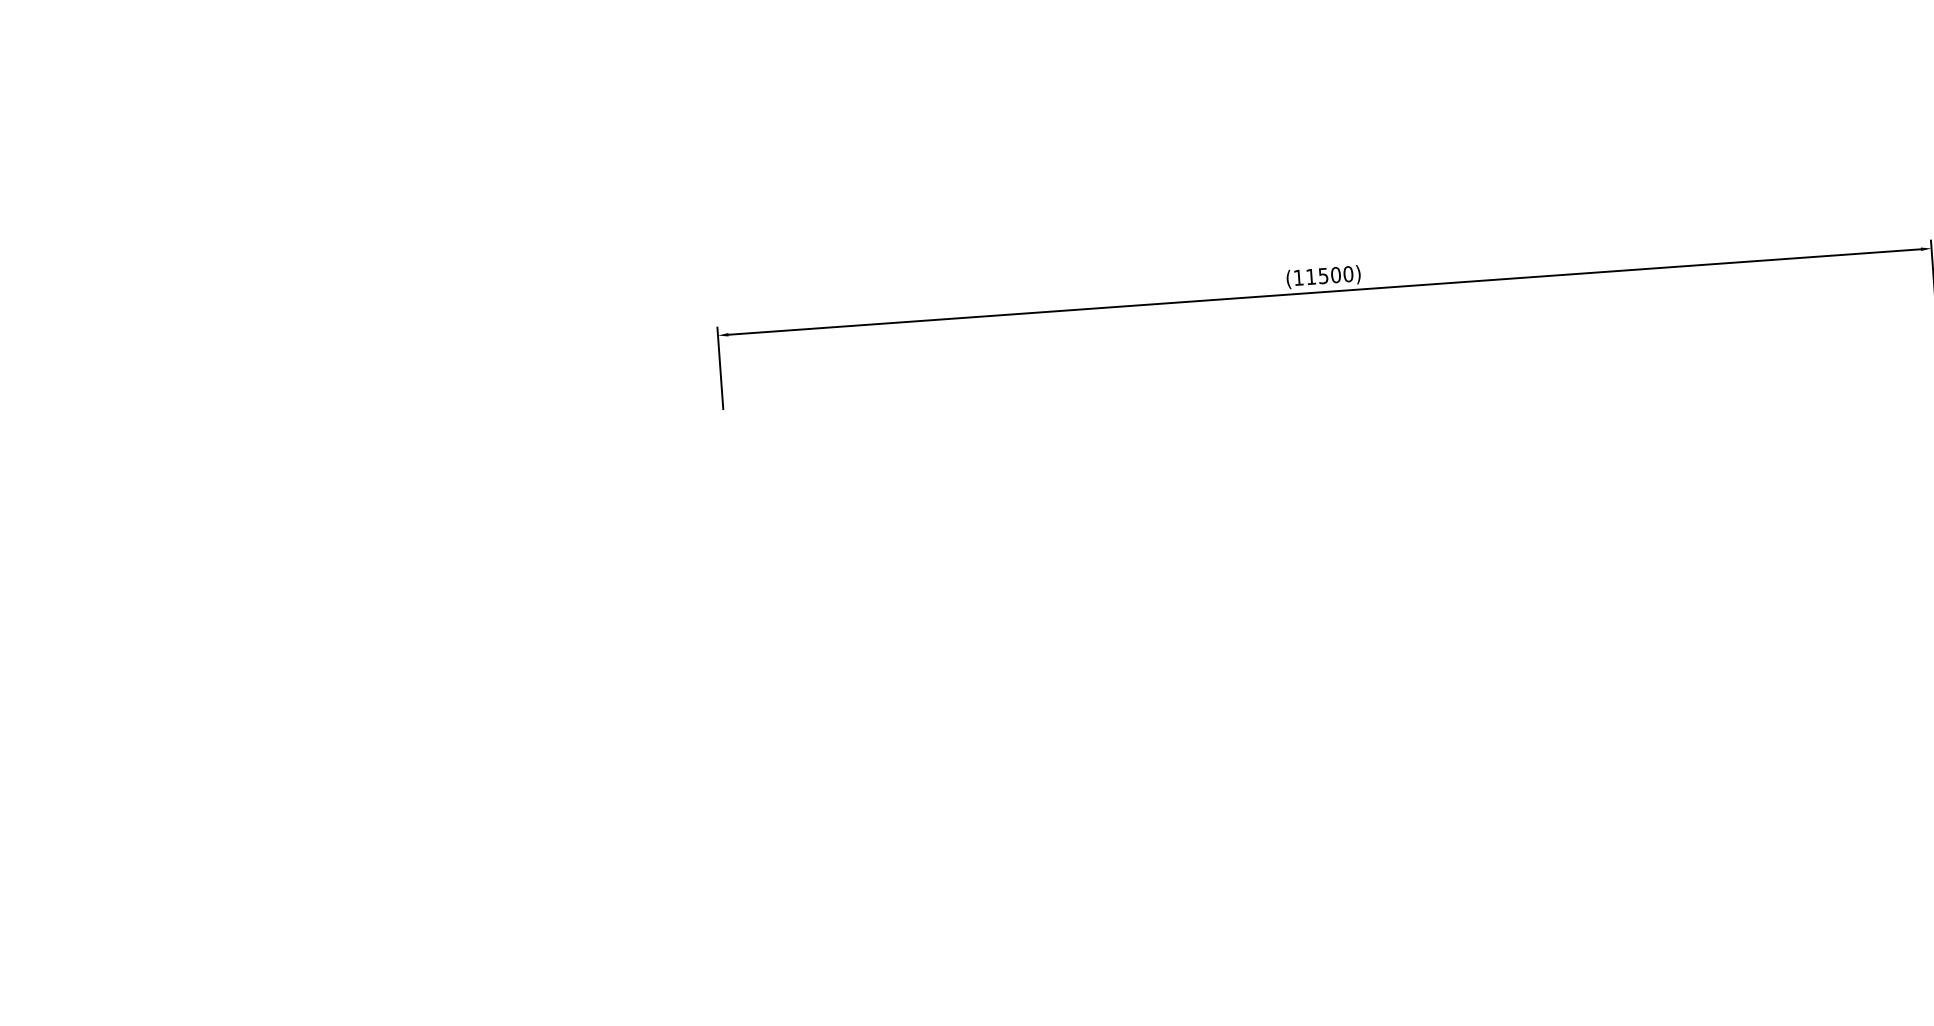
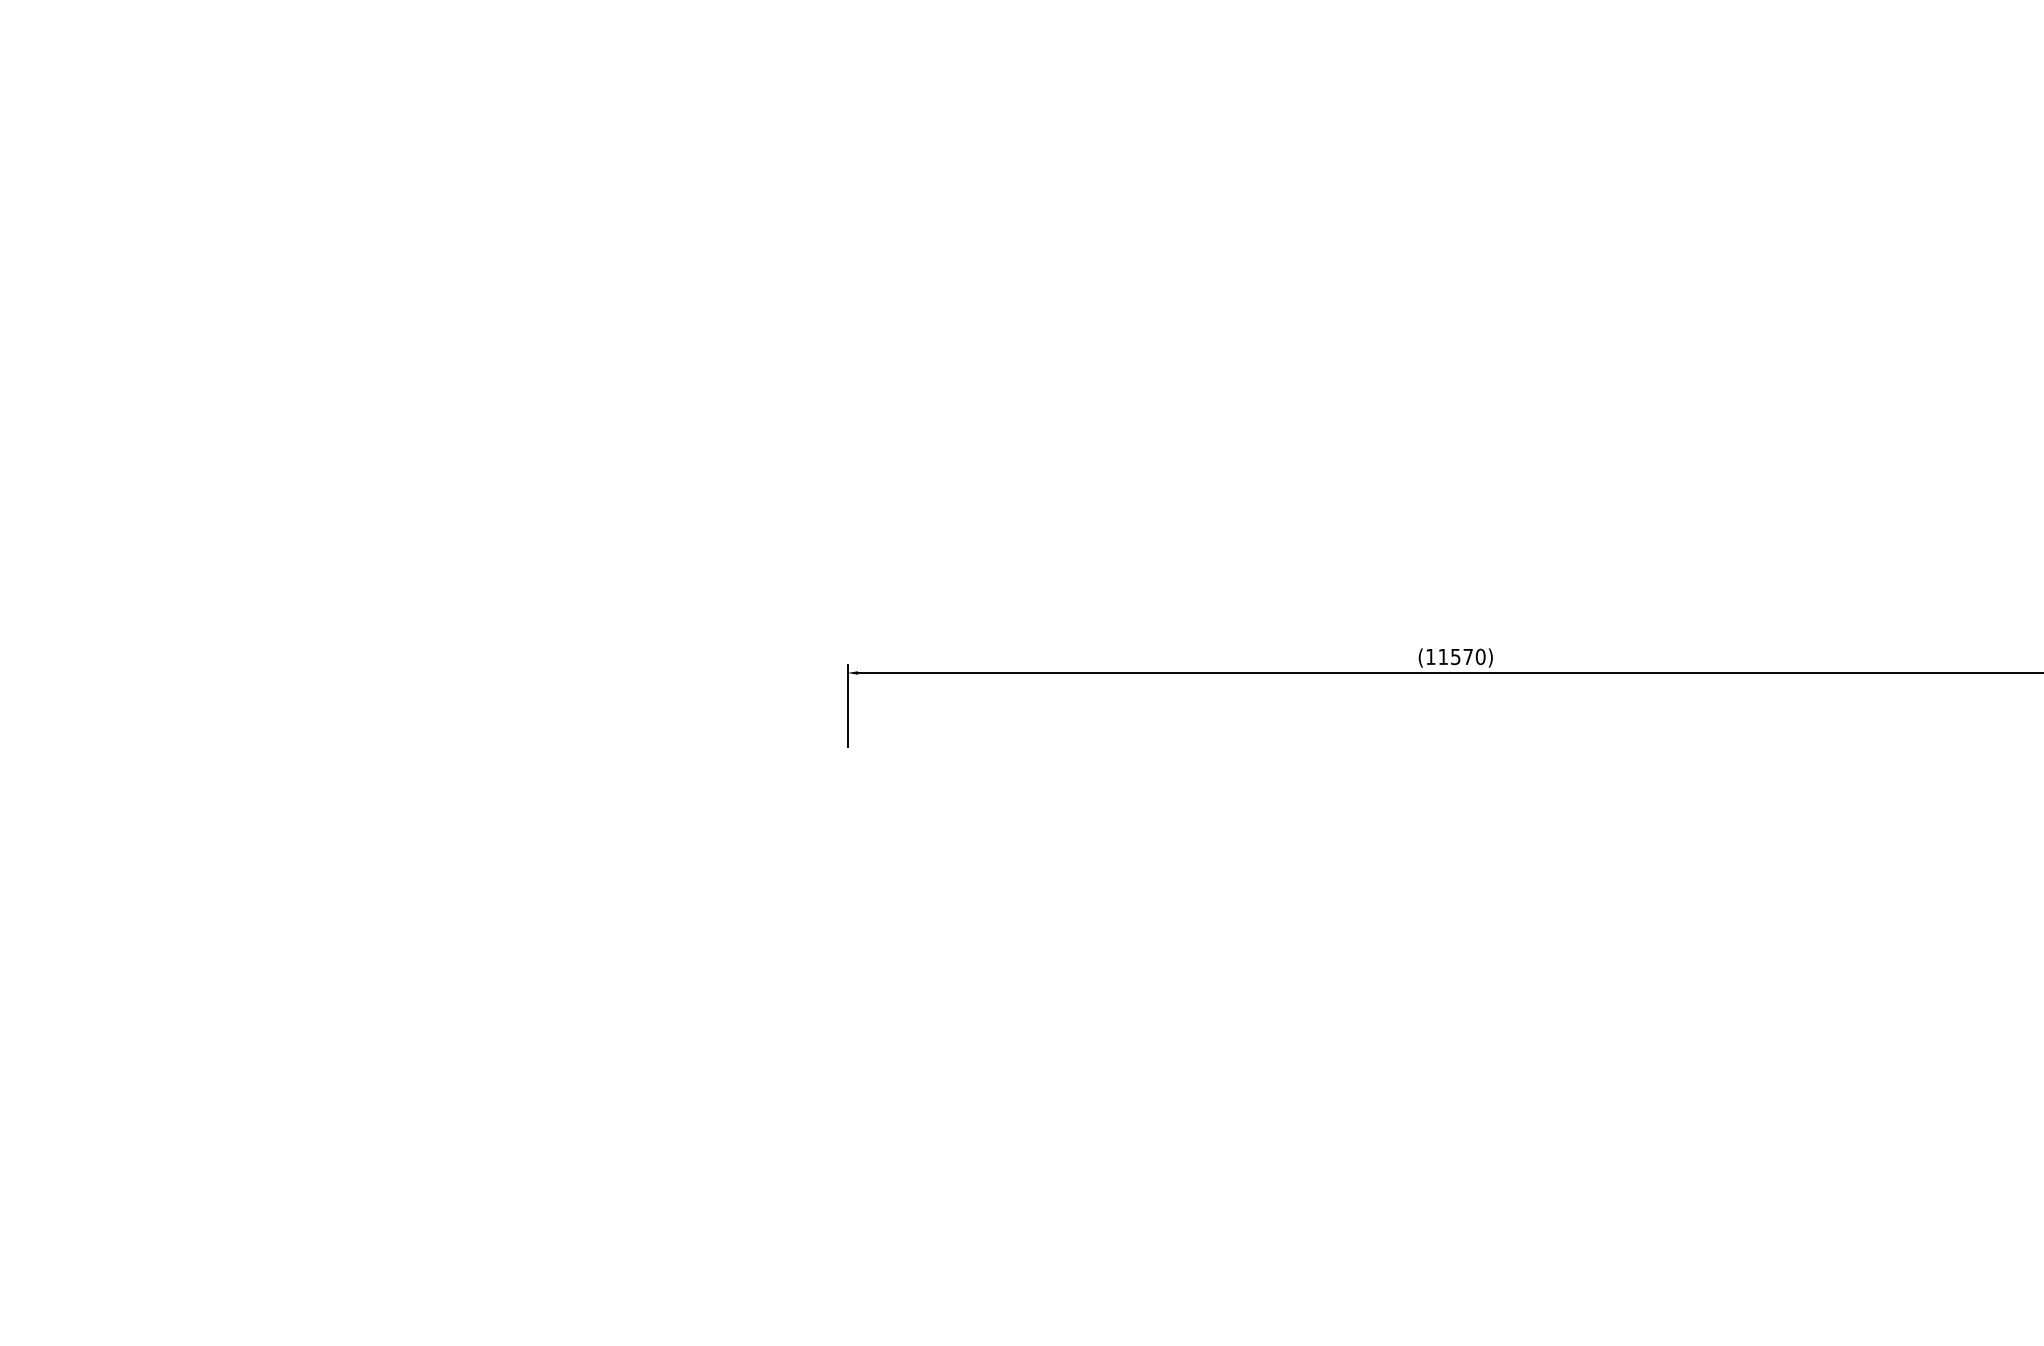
text: (1336, 274) -> (1468, 656), (11500) -> (11570)

